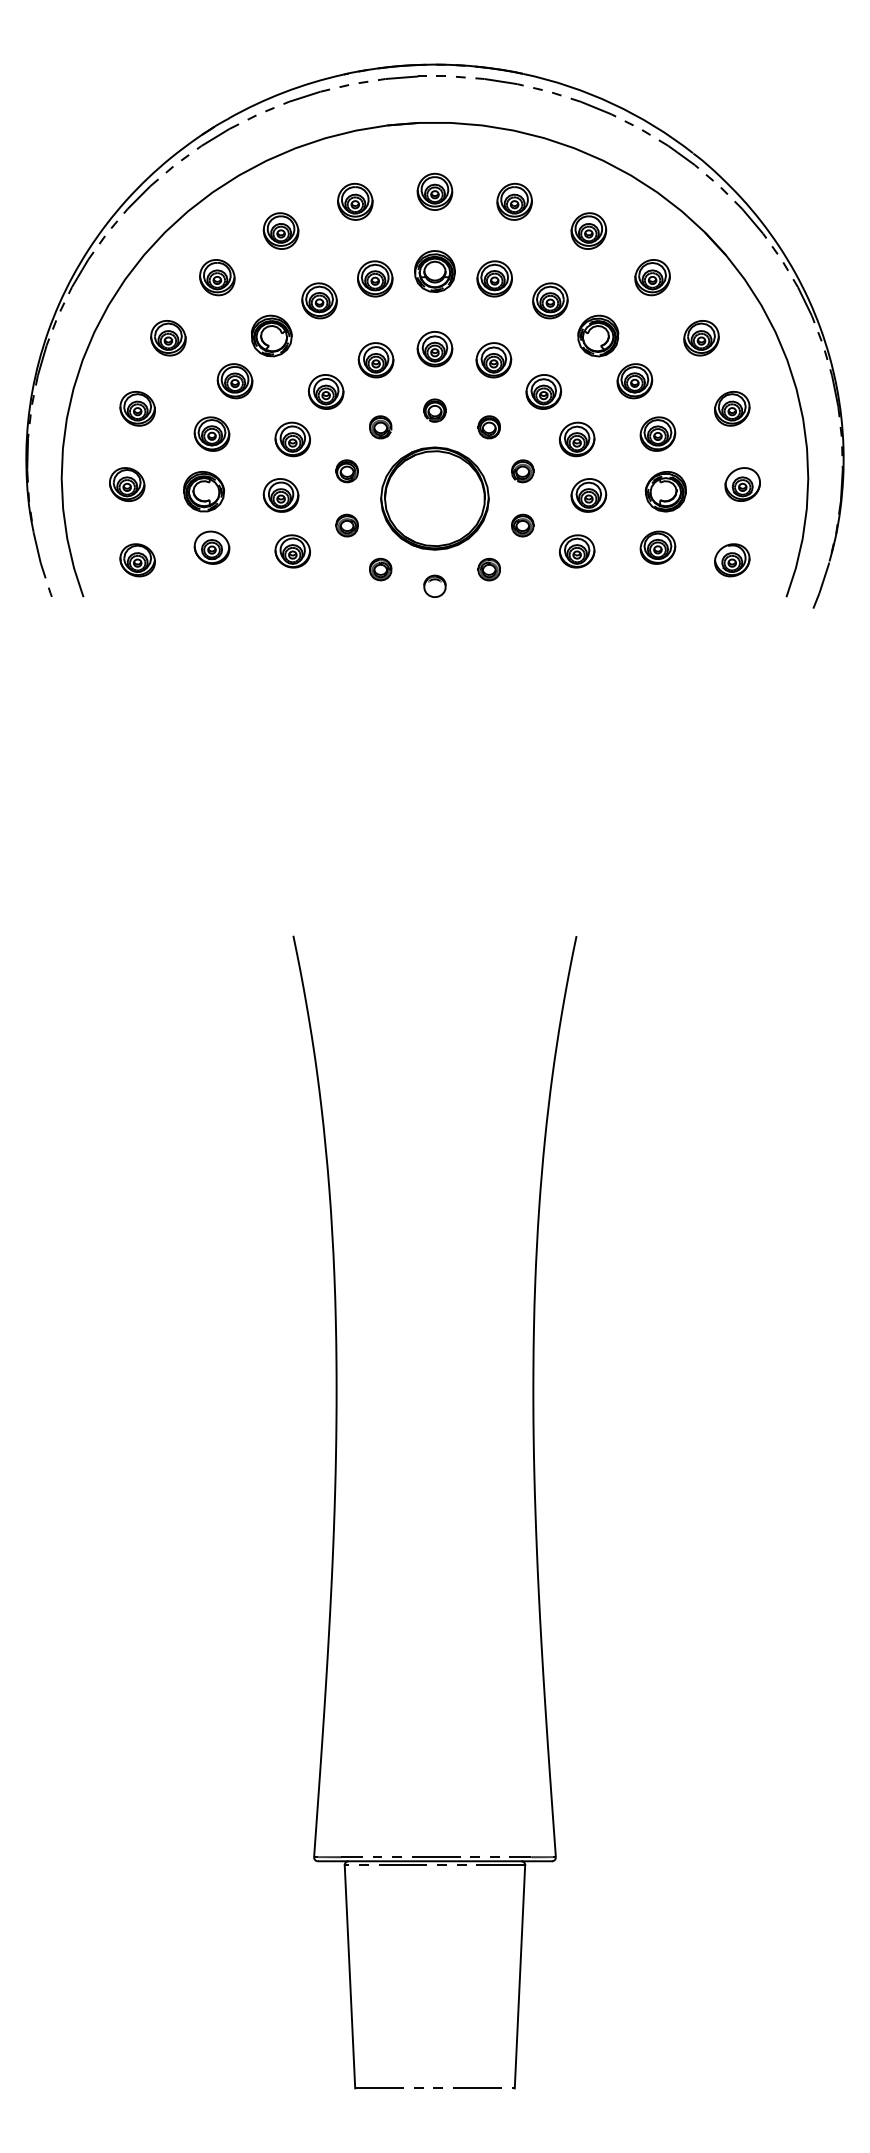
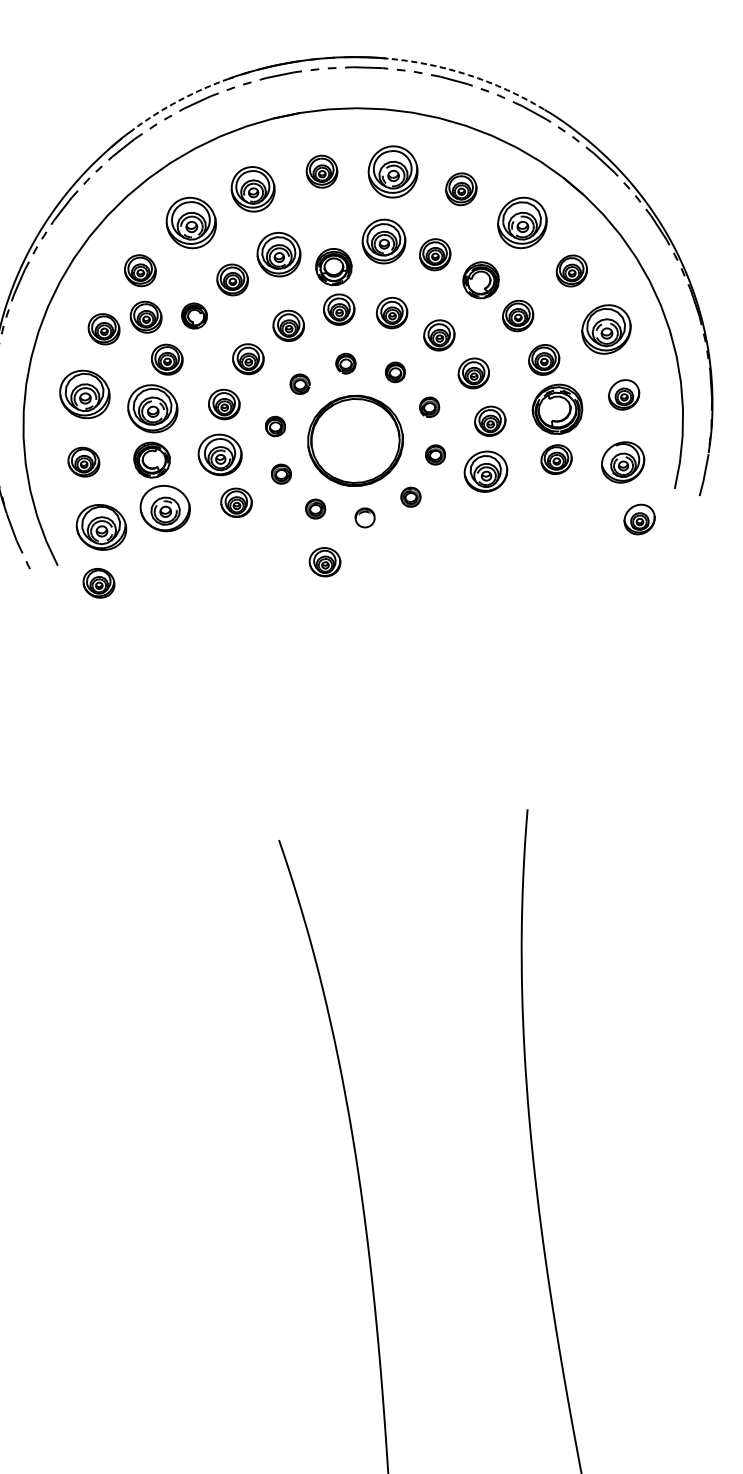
arc: (284, 92) -> (179, 100), solid -> dashed
arc: (612, 103) -> (468, 74), solid -> dashed
part: (355, 201) -> (253, 188), size x1.4
part: (514, 201) -> (392, 171), size x1.6
part: (280, 230) -> (190, 222), size x1.6
part: (434, 271) -> (333, 267), moved
part: (652, 277) -> (522, 223), size x1.6
part: (375, 278) -> (279, 254), size x1.4
part: (494, 278) -> (383, 241), size x1.4
part: (217, 330) -> (146, 317), added
part: (271, 335) -> (194, 315), size x0.7
part: (137, 408) -> (84, 394), size x1.6
part: (732, 408) -> (606, 329), size x1.6
part: (211, 433) -> (152, 408), size x1.6
part: (665, 491) -> (557, 409), size x1.4
part: (280, 495) -> (219, 455), size x1.4
part: (211, 547) -> (164, 508), size x1.6
part: (577, 551) -> (486, 471), size x1.4
part: (137, 560) -> (101, 527), size x1.6
part: (732, 560) -> (623, 462), size x1.4
part: (127, 622) -> (99, 583), added
part: (742, 626) -> (639, 519), added
part: (383, 630) -> (324, 562), added

